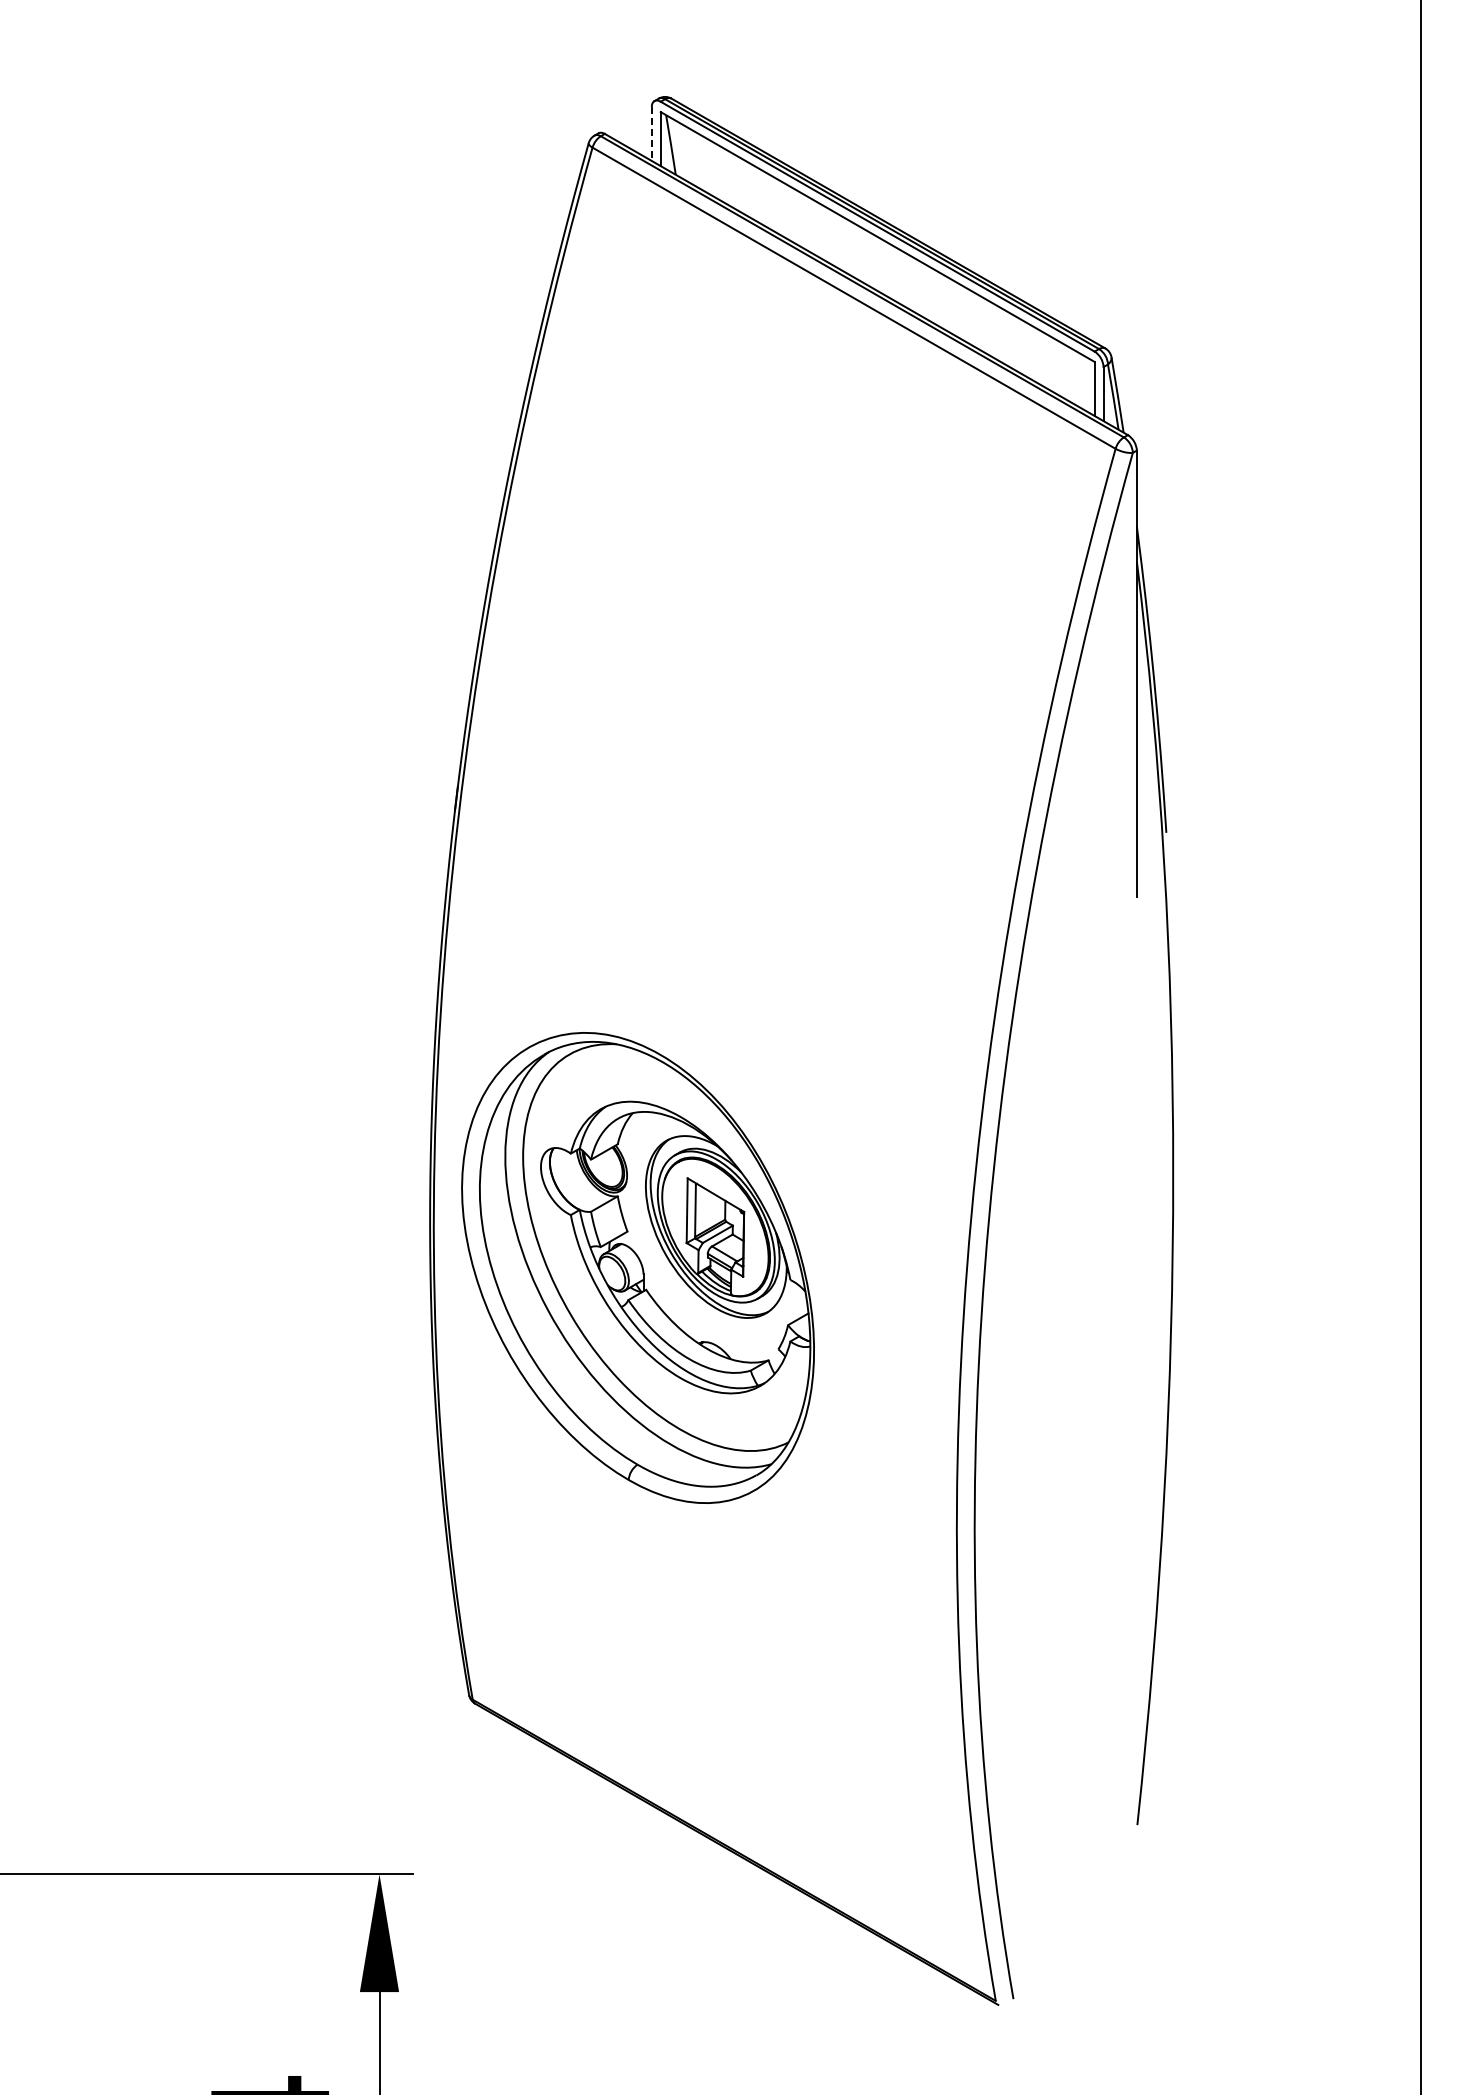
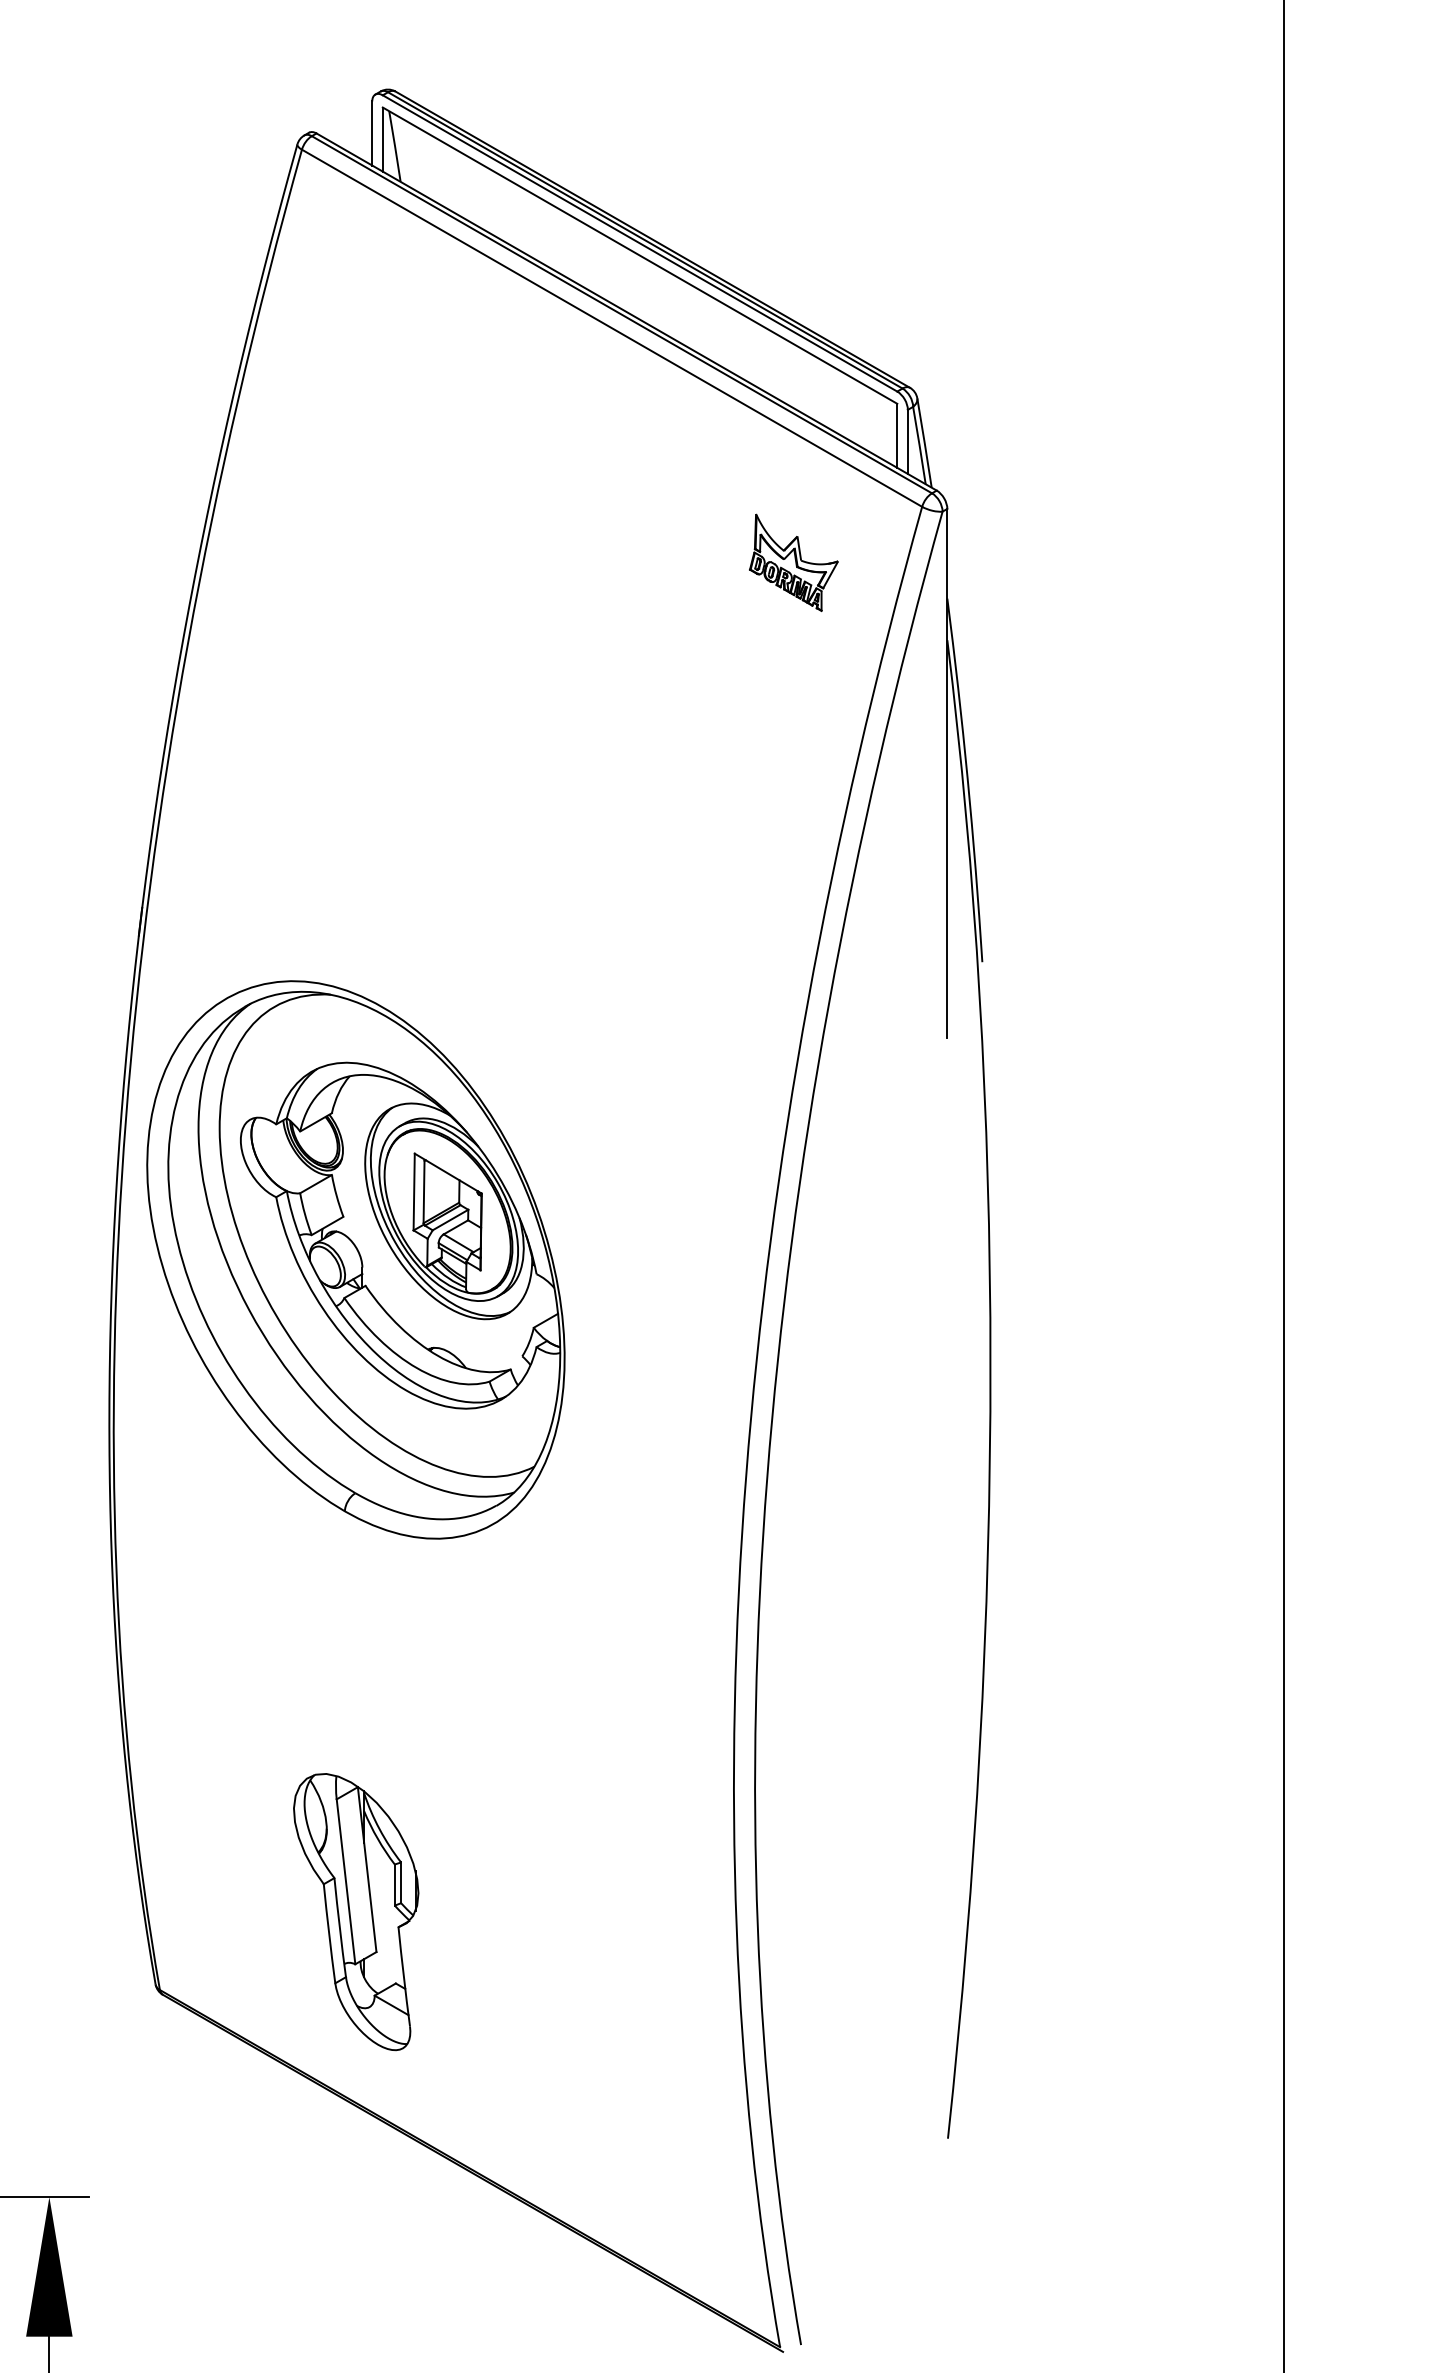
line: (651, 134) -> (371, 134), dashed -> solid
part: (1007, 495) -> (793, 562), added
part: (637, 1267) -> (355, 1259), moved
part: (637, 1633) -> (355, 1911), added

